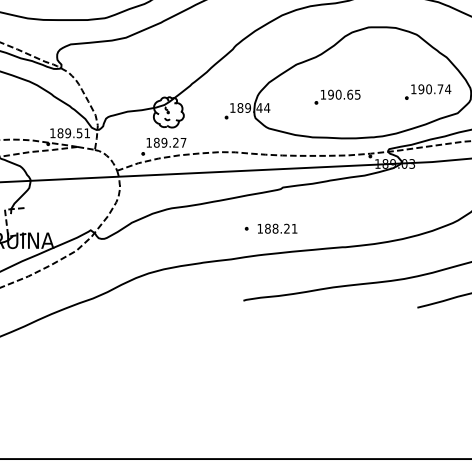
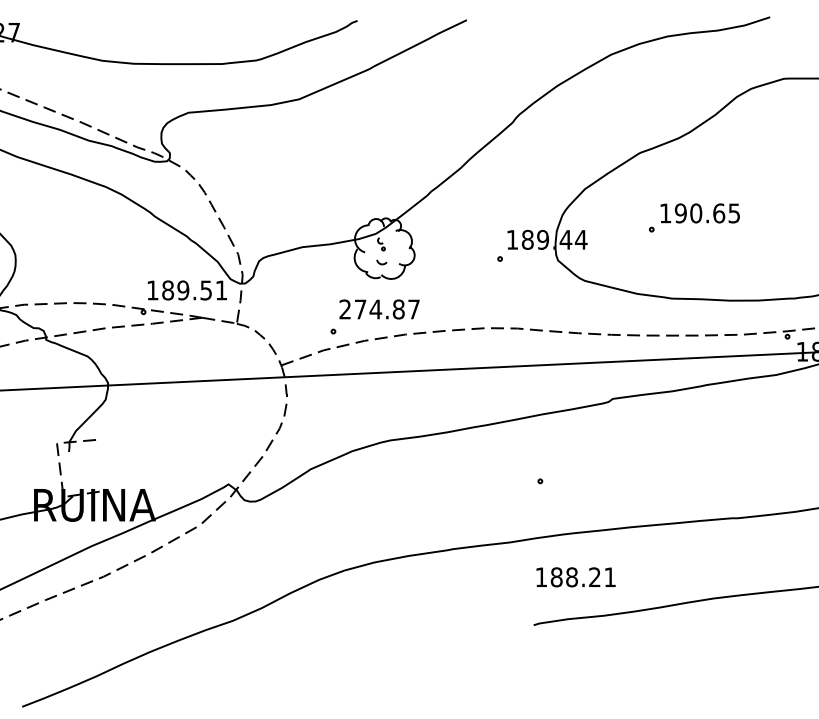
part: (337, 96) -> (693, 216), moved
text: (162, 142) -> (371, 308), 189.27 -> 274.87
text: (277, 228) -> (575, 576), moved

